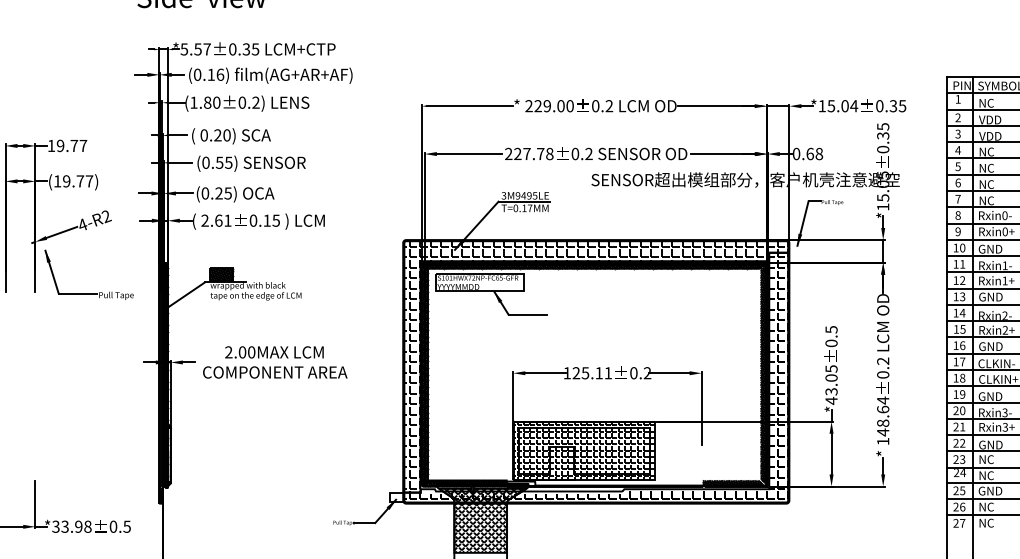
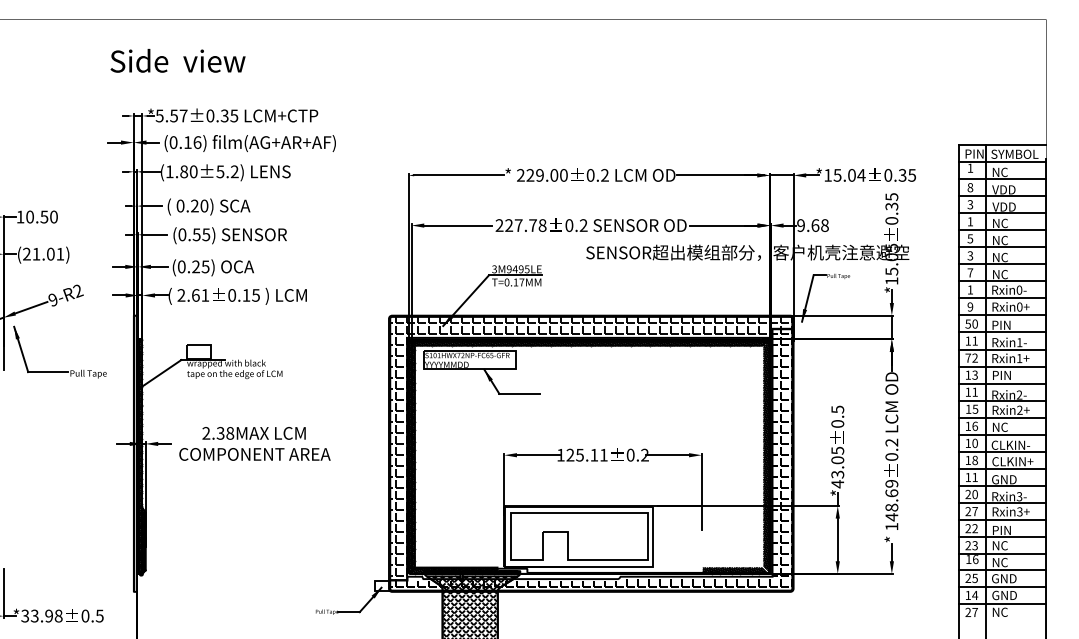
text: (242, 102) -> (220, 171), (1.80±0.2) -> (1.80±5.2)
text: (958, 117) -> (970, 187), 2 -> 8
text: (71, 145) -> (41, 216), 19.77 -> 10.50
text: (958, 150) -> (970, 221), 4 -> 1
text: (795, 153) -> (800, 225), 0.68 -> 9.68
text: (73, 180) -> (43, 253), (19.77) -> (21.01)
text: (958, 182) -> (970, 255), 6 -> 3
text: (958, 215) -> (970, 289), 8 -> 1
text: (82, 224) -> (52, 299), 4-R2 -> 9-R2
text: (955, 247) -> (967, 323), 10 -> 50
text: (990, 248) -> (1004, 324), GND -> PIN
hatch: (221, 274) -> (198, 351), removed
text: (955, 279) -> (967, 357), 12 -> 72
text: (990, 297) -> (1004, 375), GND -> PIN
text: (963, 312) -> (975, 391), 14 -> 11
text: (990, 345) -> (1004, 426), GND -> NC
text: (247, 352) -> (225, 433), 2.00MAX -> 2.38MAX
text: (962, 362) -> (974, 443), 17 -> 10
text: (962, 394) -> (974, 477), 19 -> 11
text: (882, 400) -> (891, 483), 148.64 -> 148.69
text: (962, 426) -> (974, 511), 21 -> 27
text: (990, 445) -> (1004, 530), GND -> PIN
hatch: (584, 450) -> (578, 536), removed
text: (960, 472) -> (972, 559), 24 -> 16
text: (959, 507) -> (971, 595), 26 -> 14
text: (990, 507) -> (1004, 595), NC -> GND

